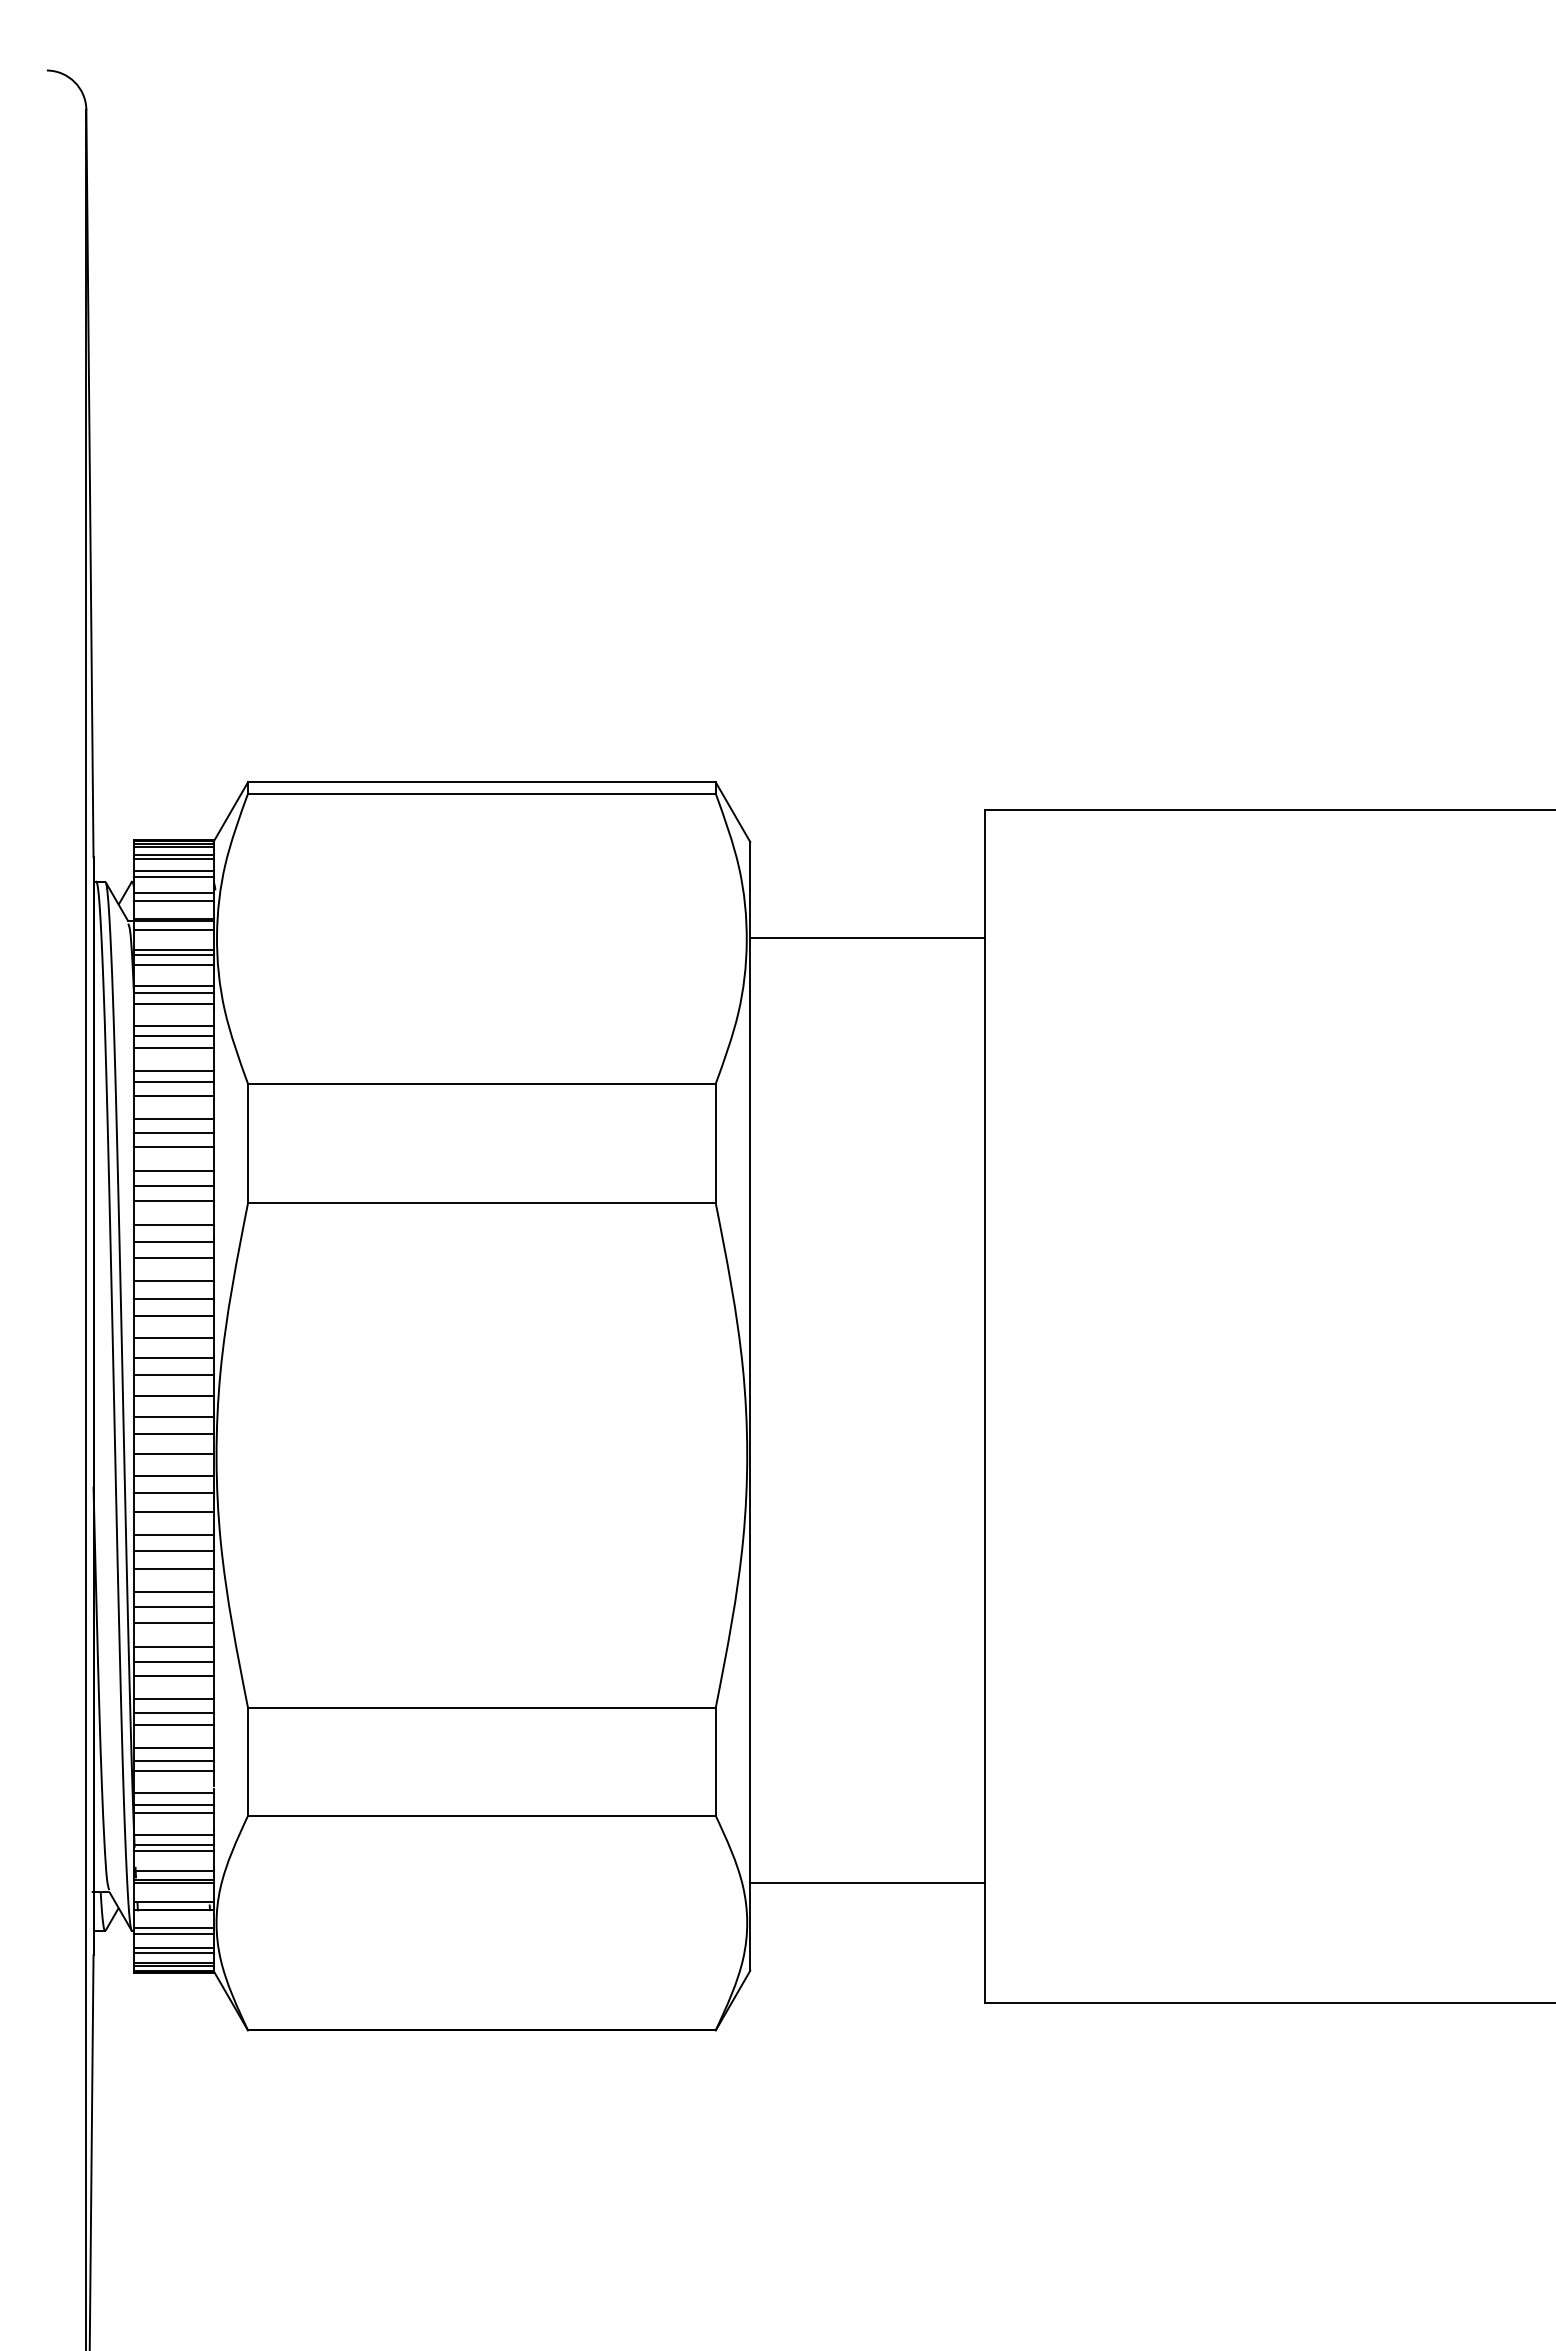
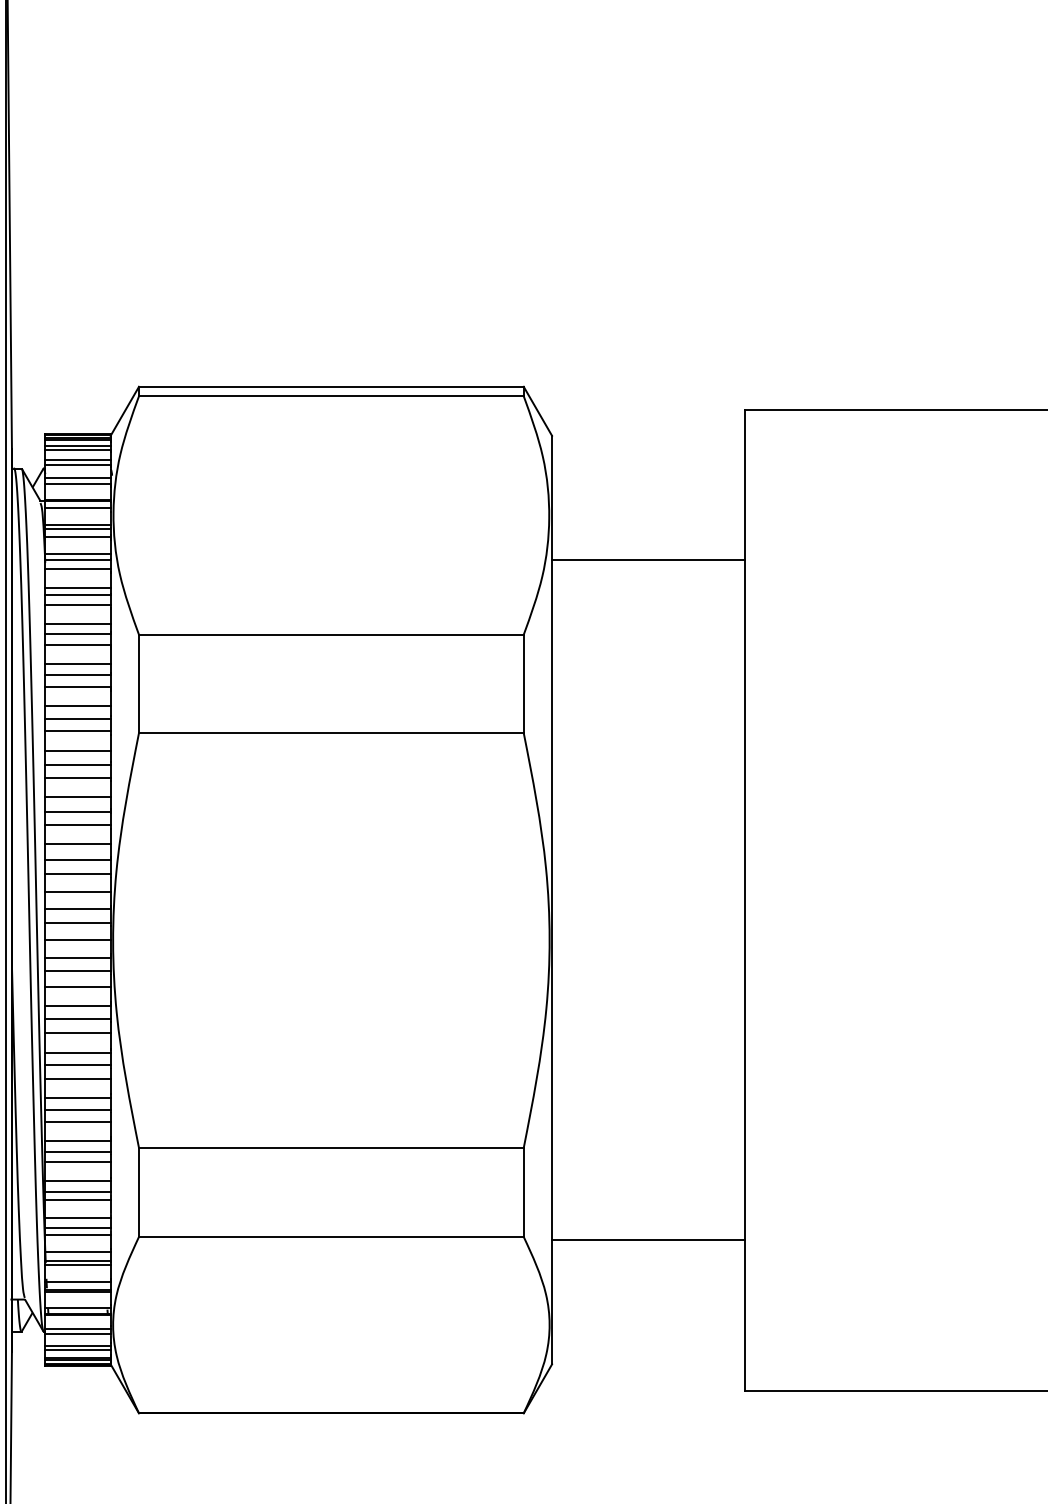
line: (867, 937) -> (648, 559), moved
line: (867, 1882) -> (648, 1239), moved

